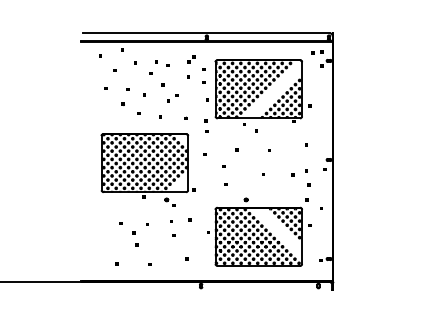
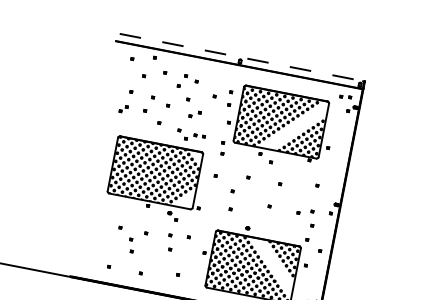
line: (207, 33) -> (241, 57), solid -> dashed
part: (191, 59) -> (123, 109), moved
part: (172, 121) -> (190, 137), added

